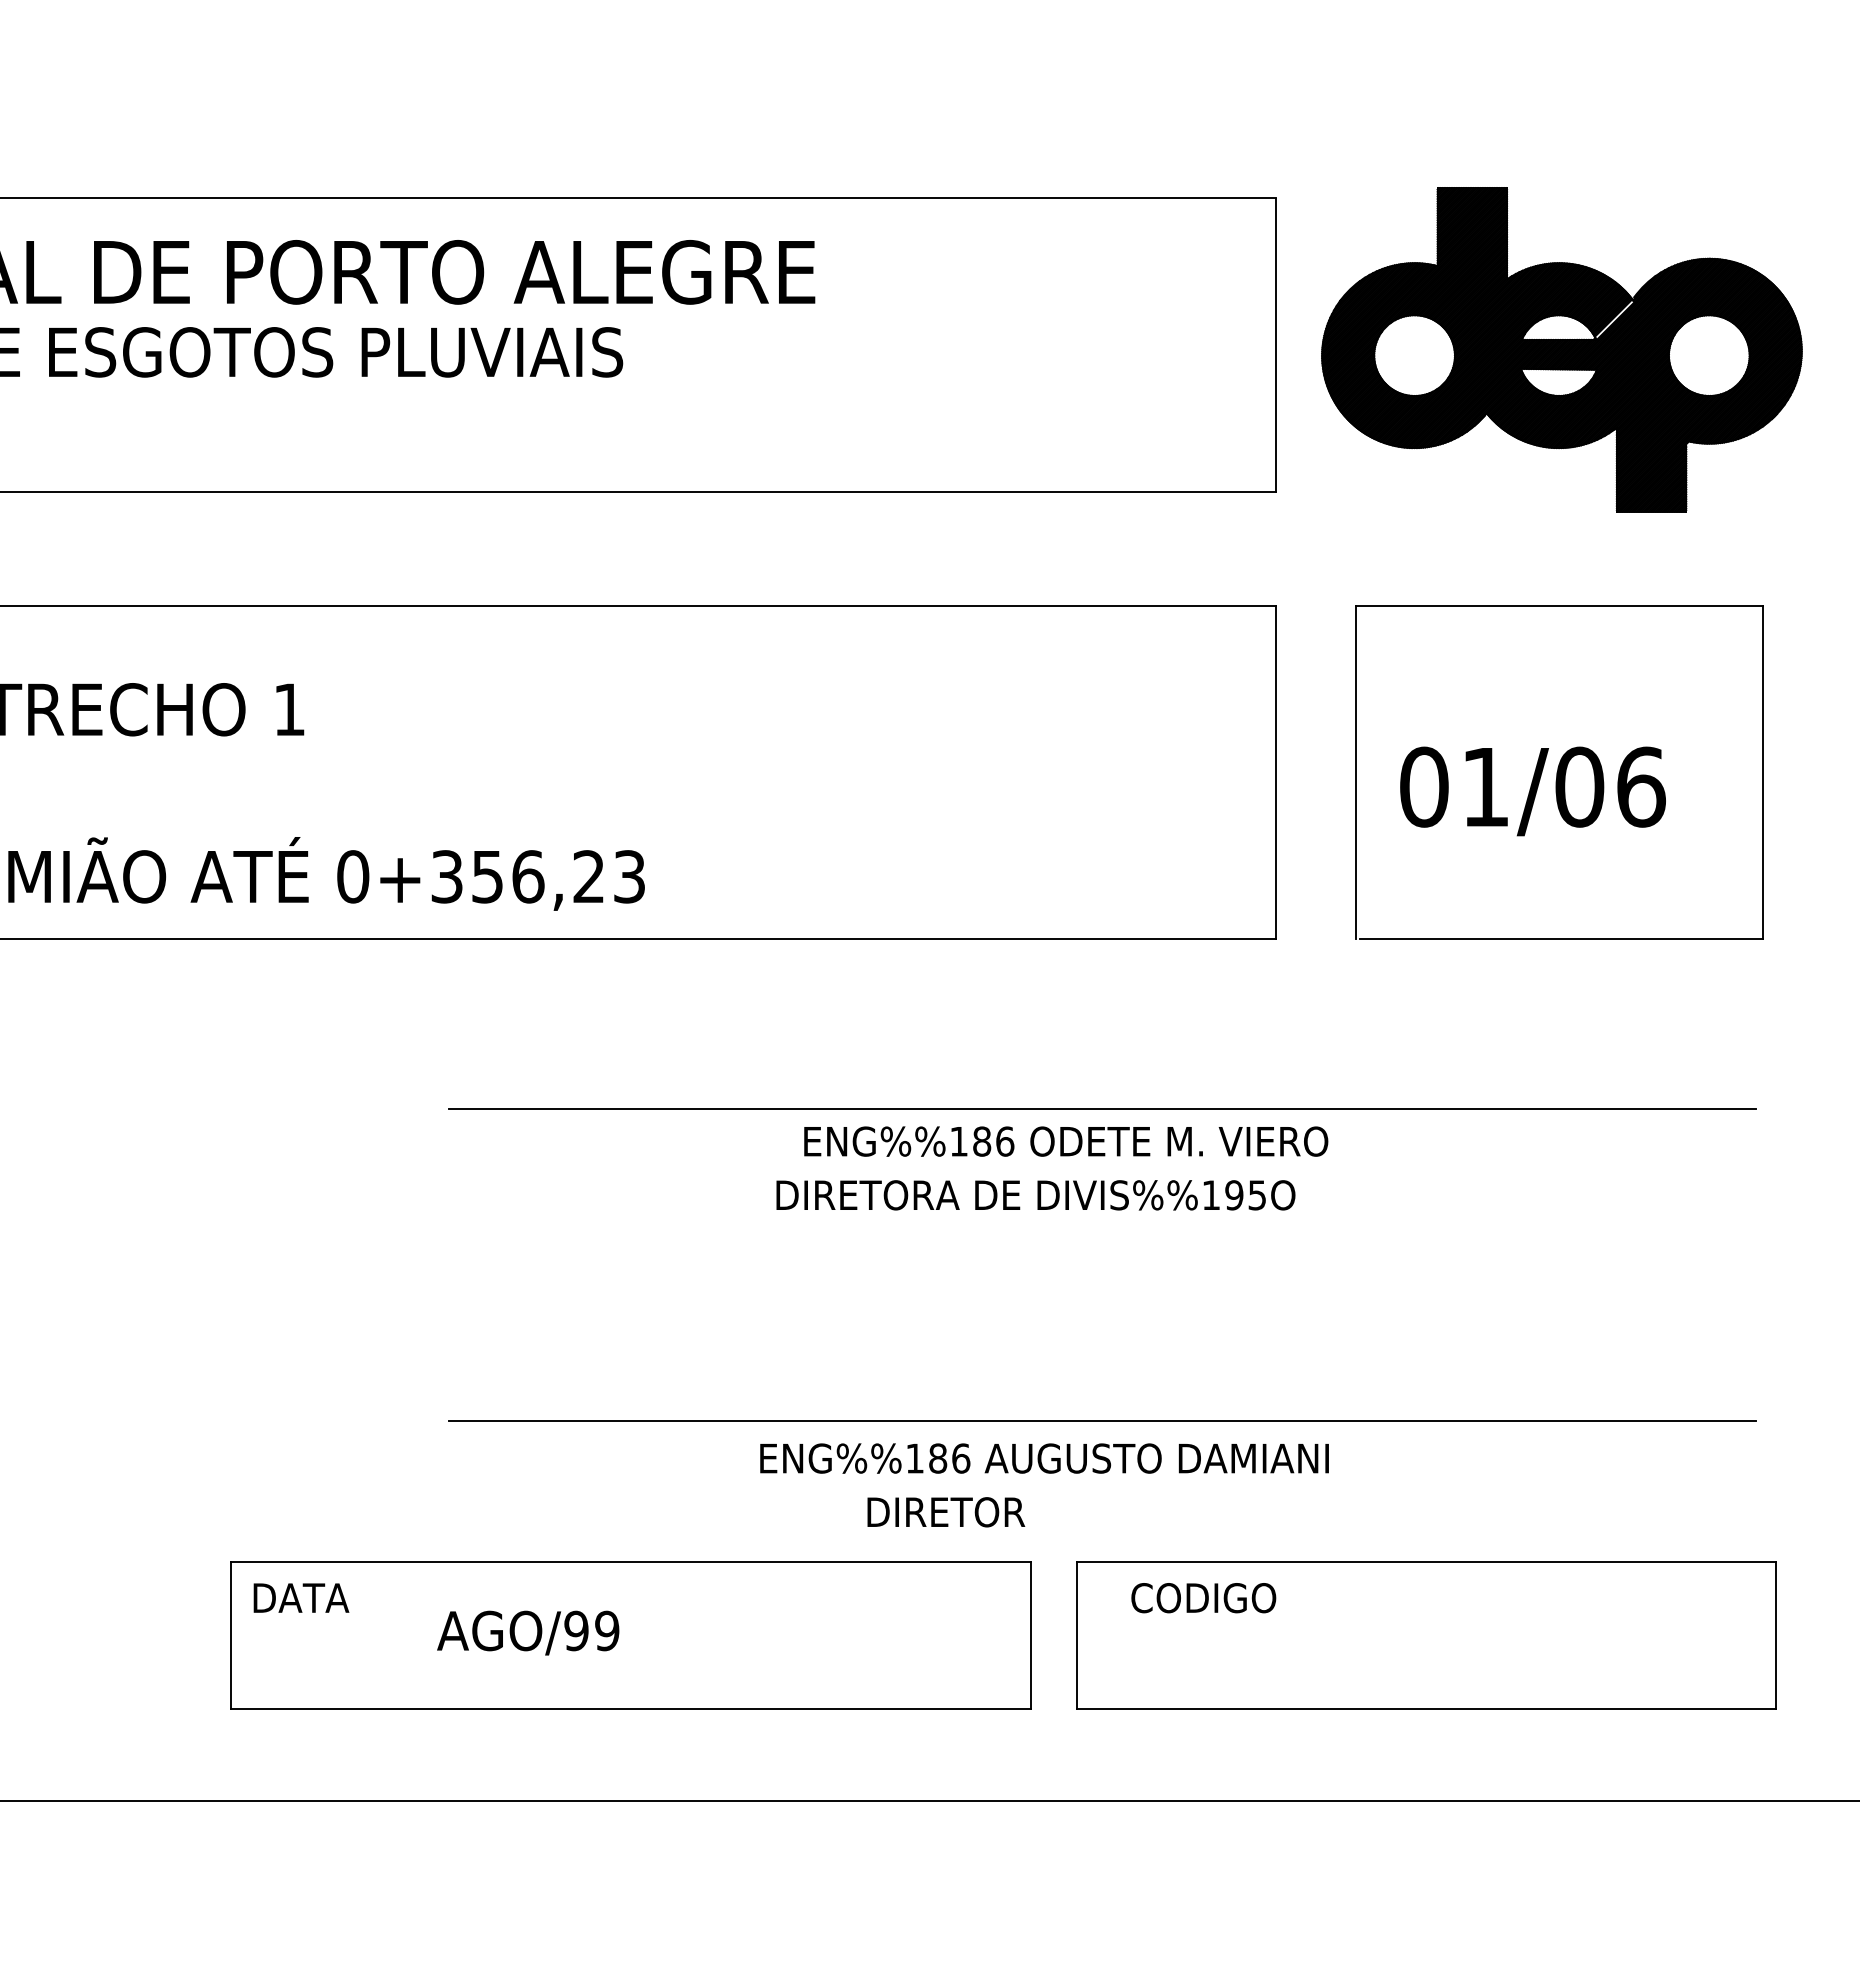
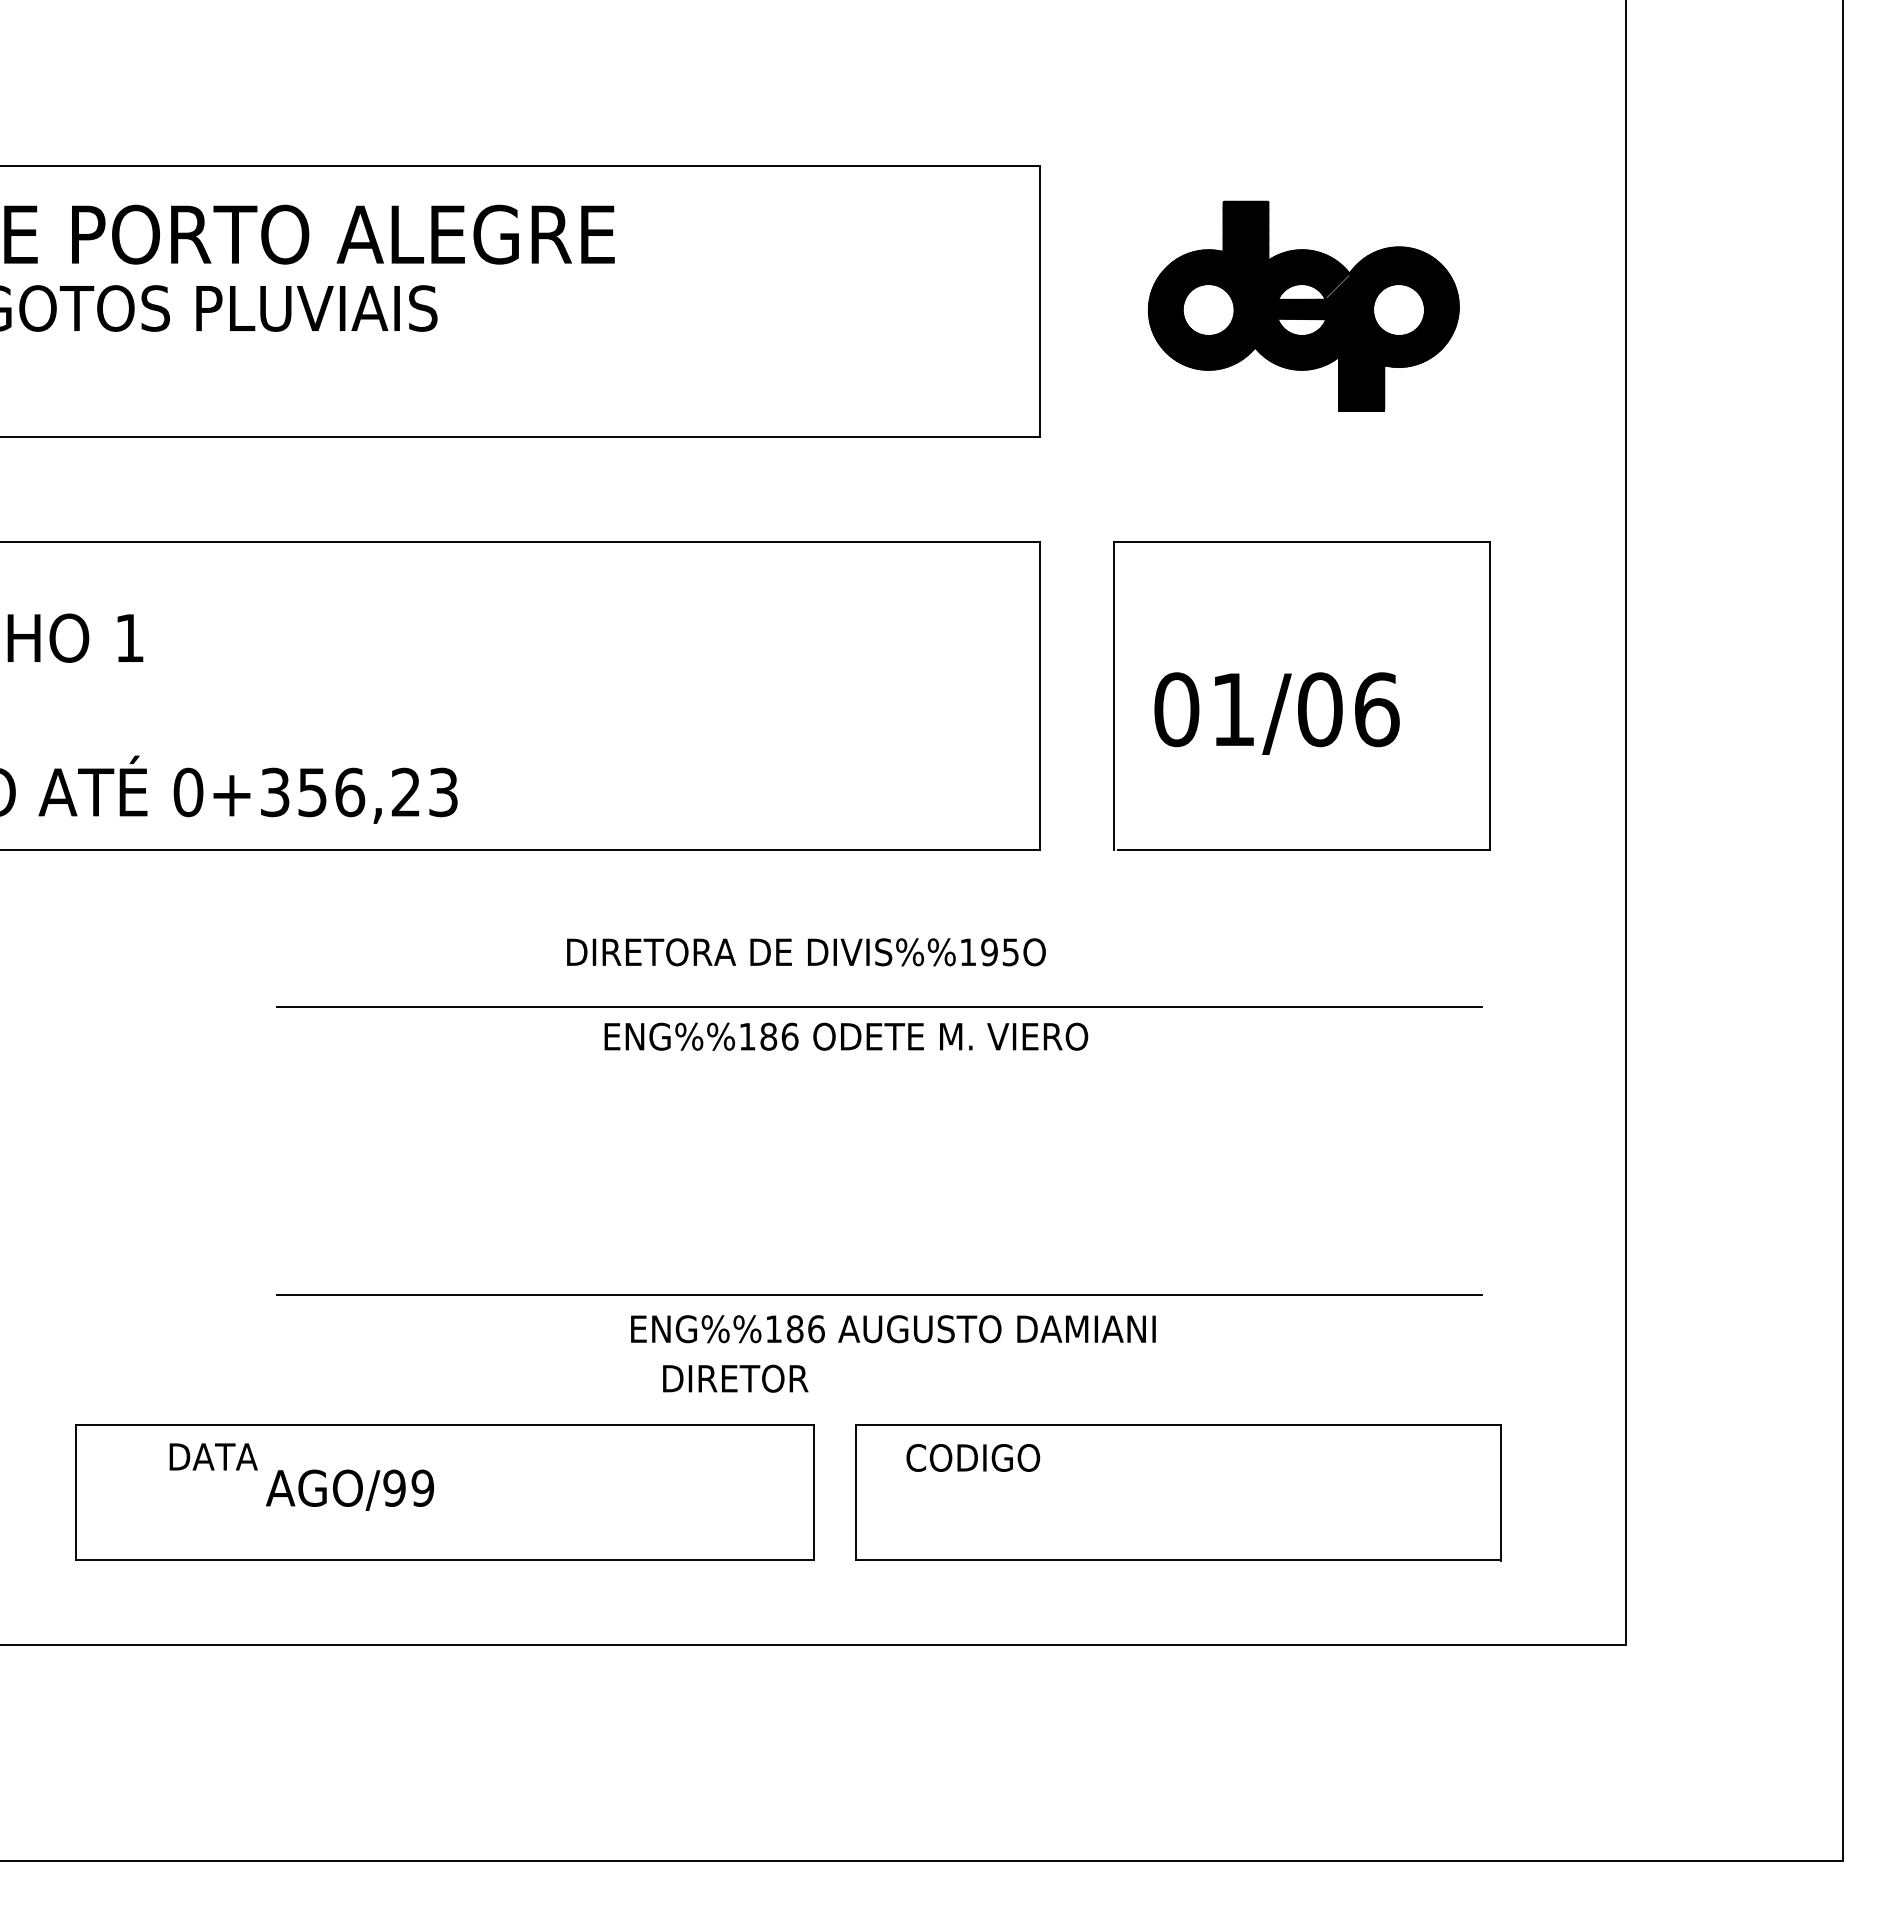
part: (1561, 350) -> (1303, 306), size x0.7
text: (1035, 1195) -> (806, 952), moved
text: (1044, 1458) -> (893, 1329), moved
text: (301, 1597) -> (213, 1456), moved

